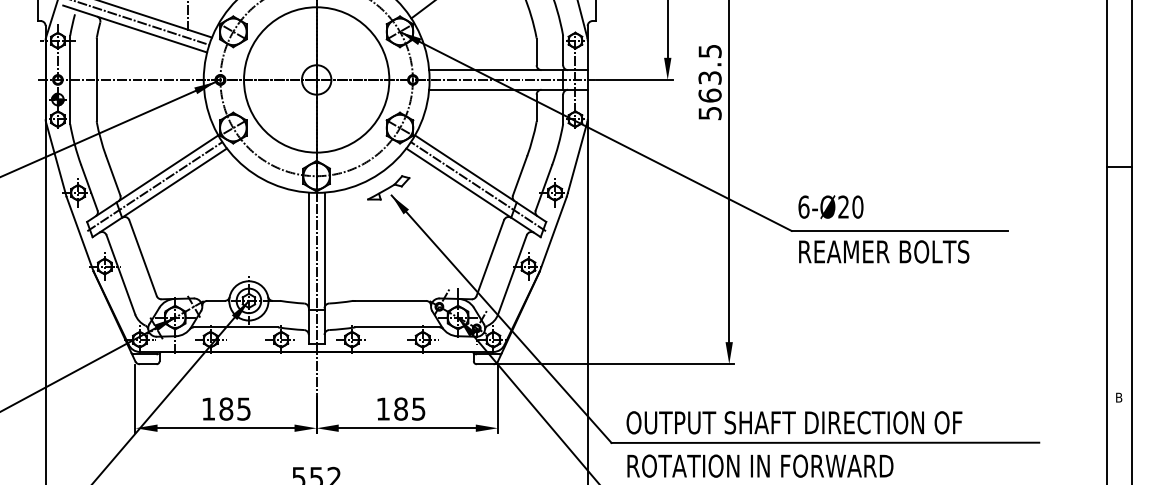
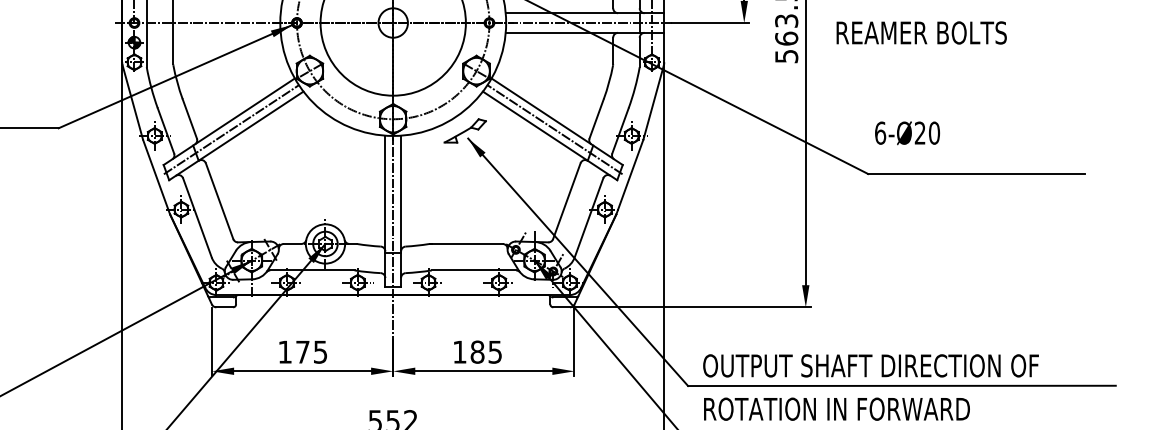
text: (830, 207) -> (907, 133), moved
text: (884, 251) -> (922, 32), moved
text: (226, 408) -> (303, 351), 185 -> 175

